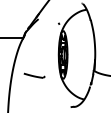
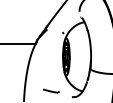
line: (34, 74) -> (51, 90), moved

